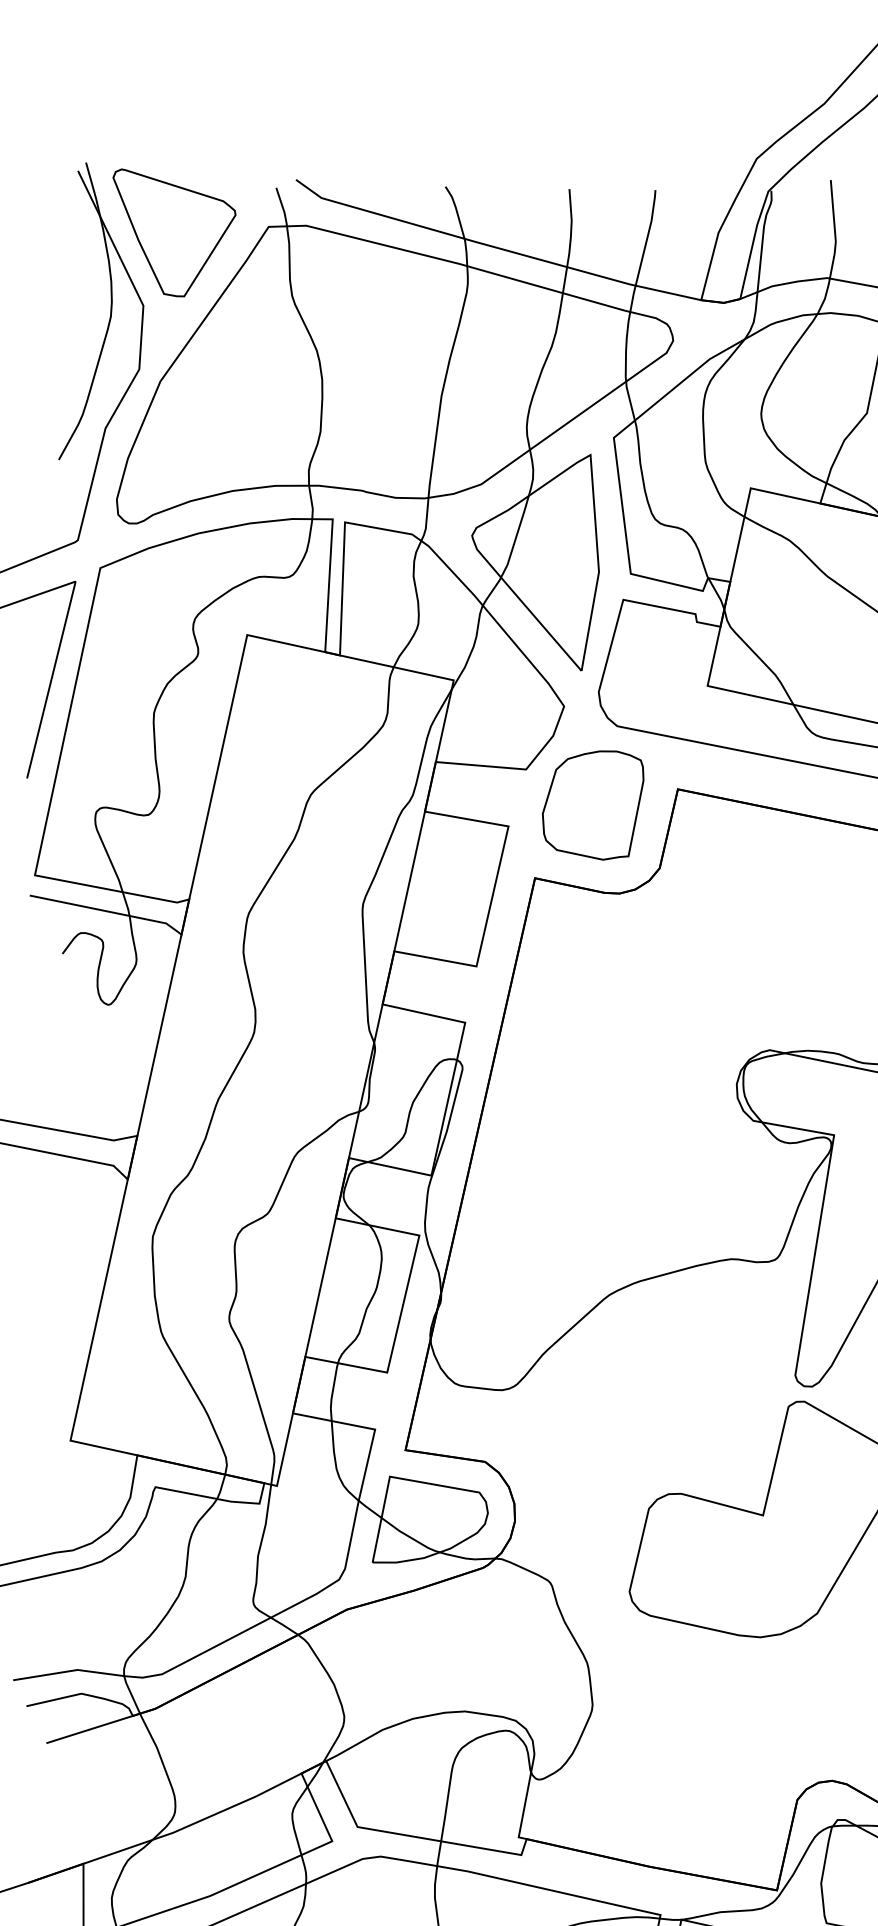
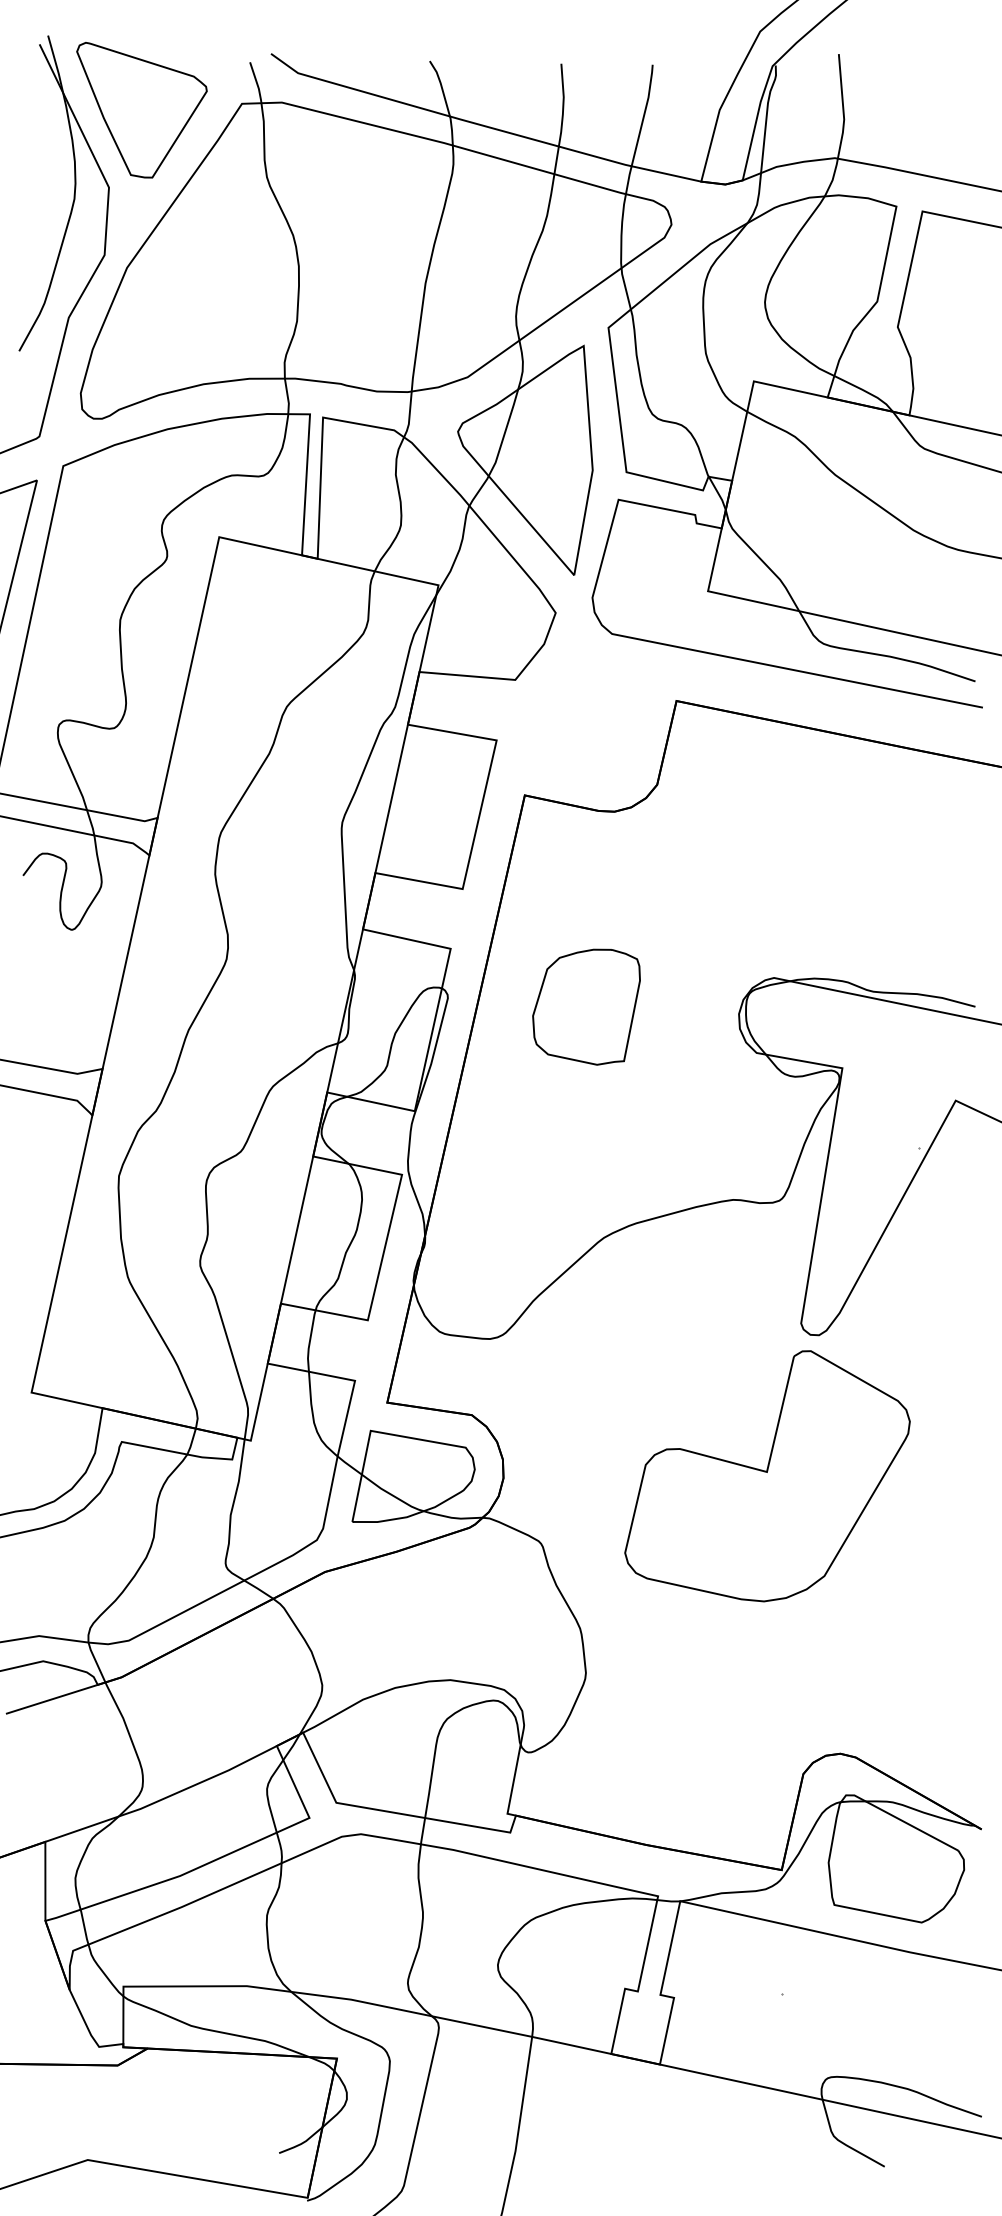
part: (593, 804) -> (586, 1006), moved

